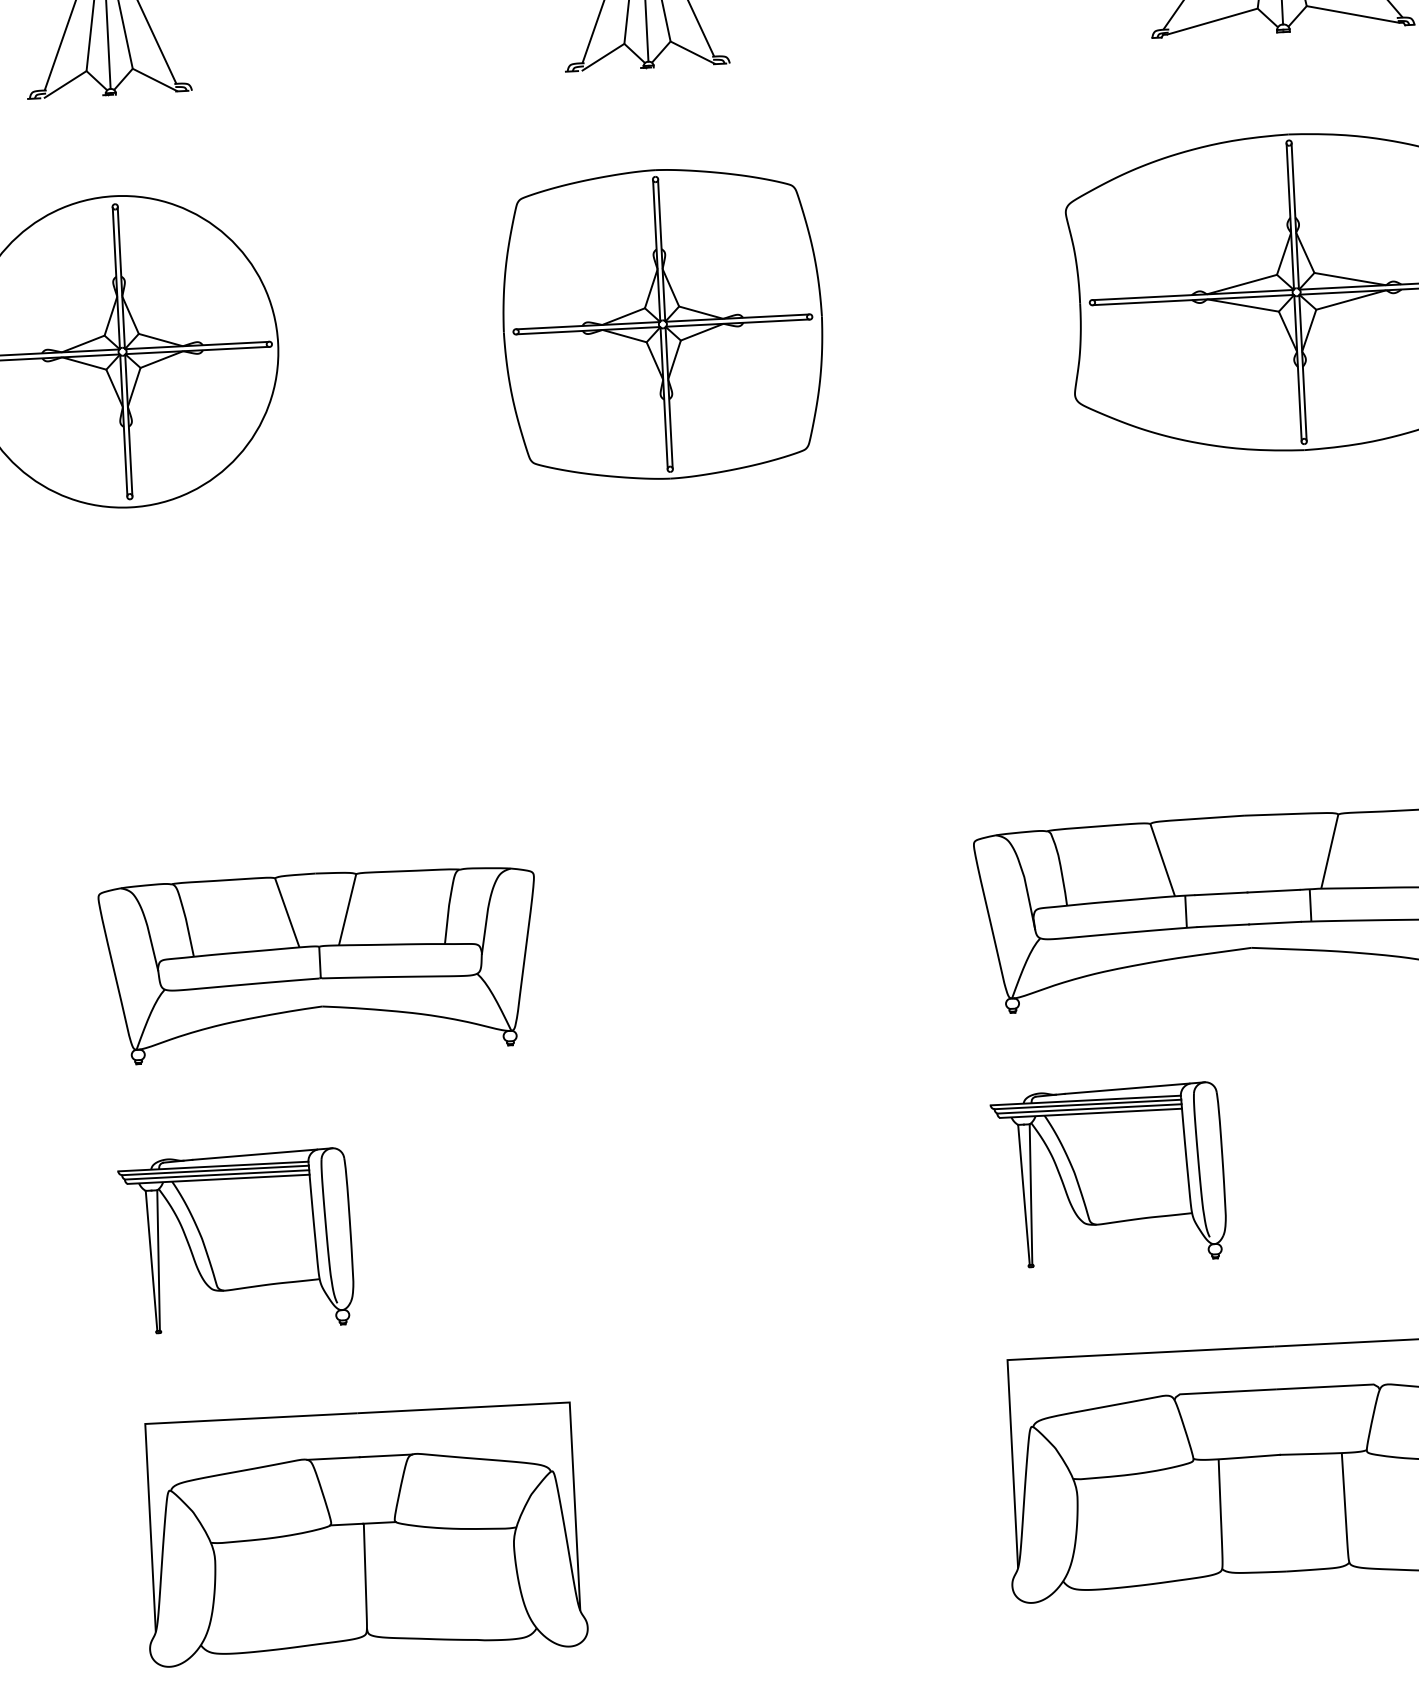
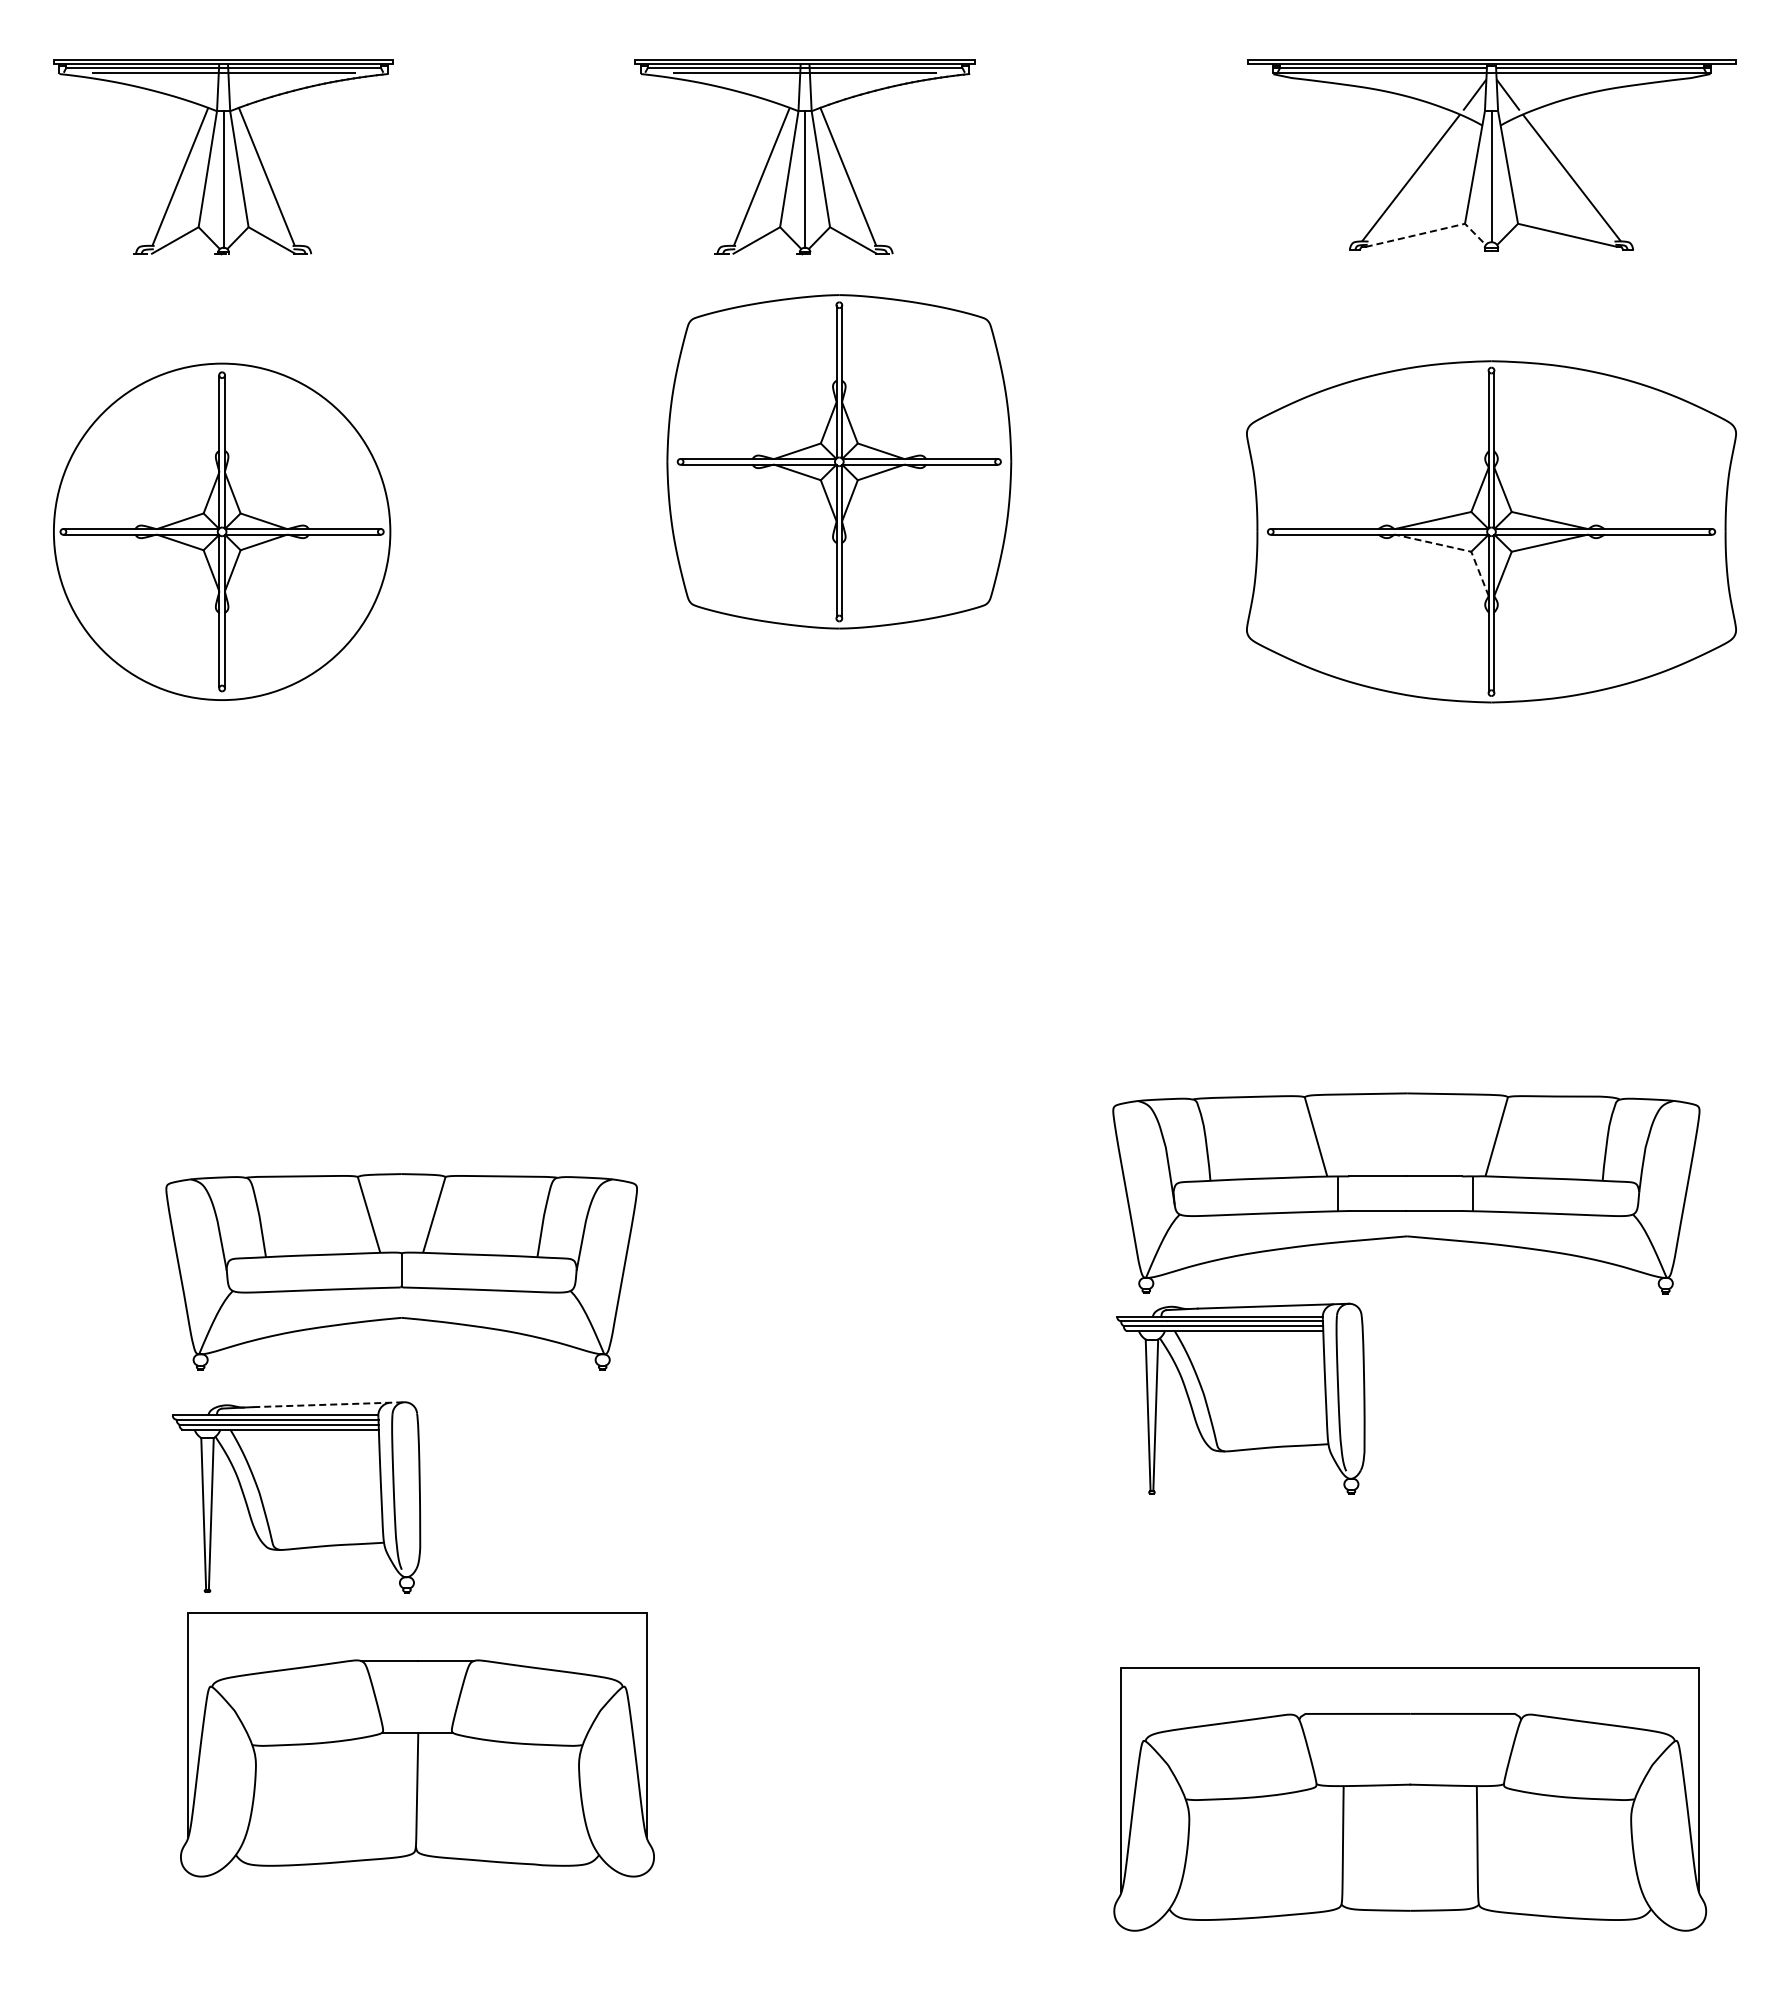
line: (1226, 17) -> (1430, 231), solid -> dashed
line: (1265, 309) -> (1456, 548), solid -> dashed
part: (663, 324) -> (839, 461), moved
part: (319, 963) -> (401, 1271), moved
line: (262, 1153) -> (329, 1404), solid -> dashed
part: (1108, 1175) -> (1240, 1398), moved
part: (363, 1534) -> (417, 1744), moved

